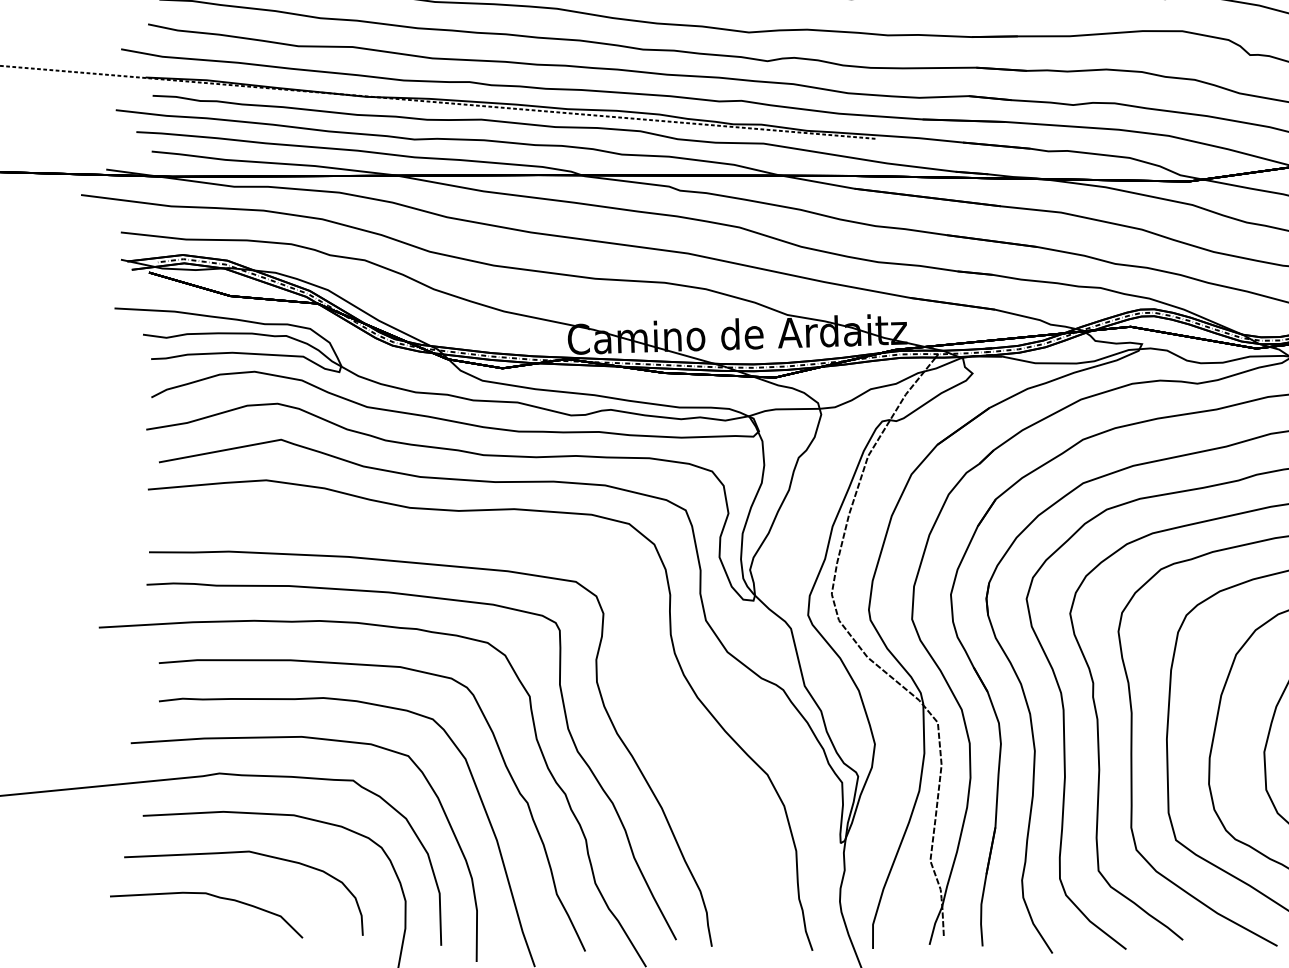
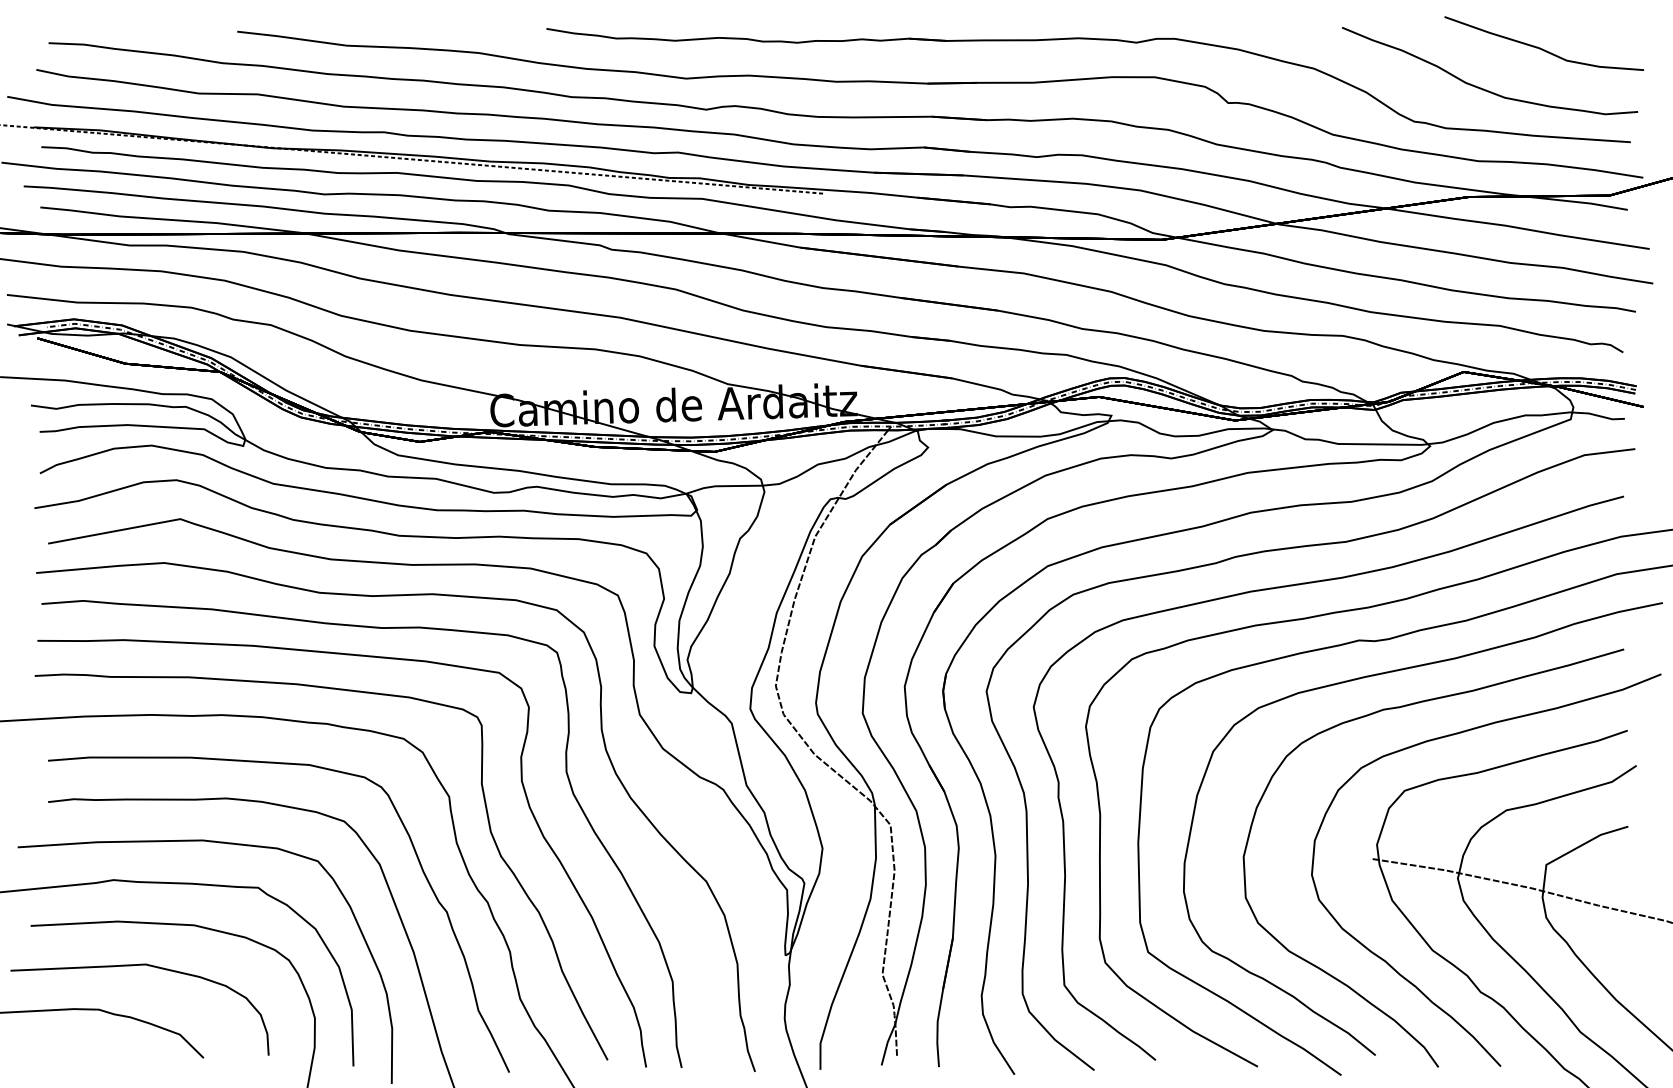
curve: (457, 540) -> (371, 628), added

